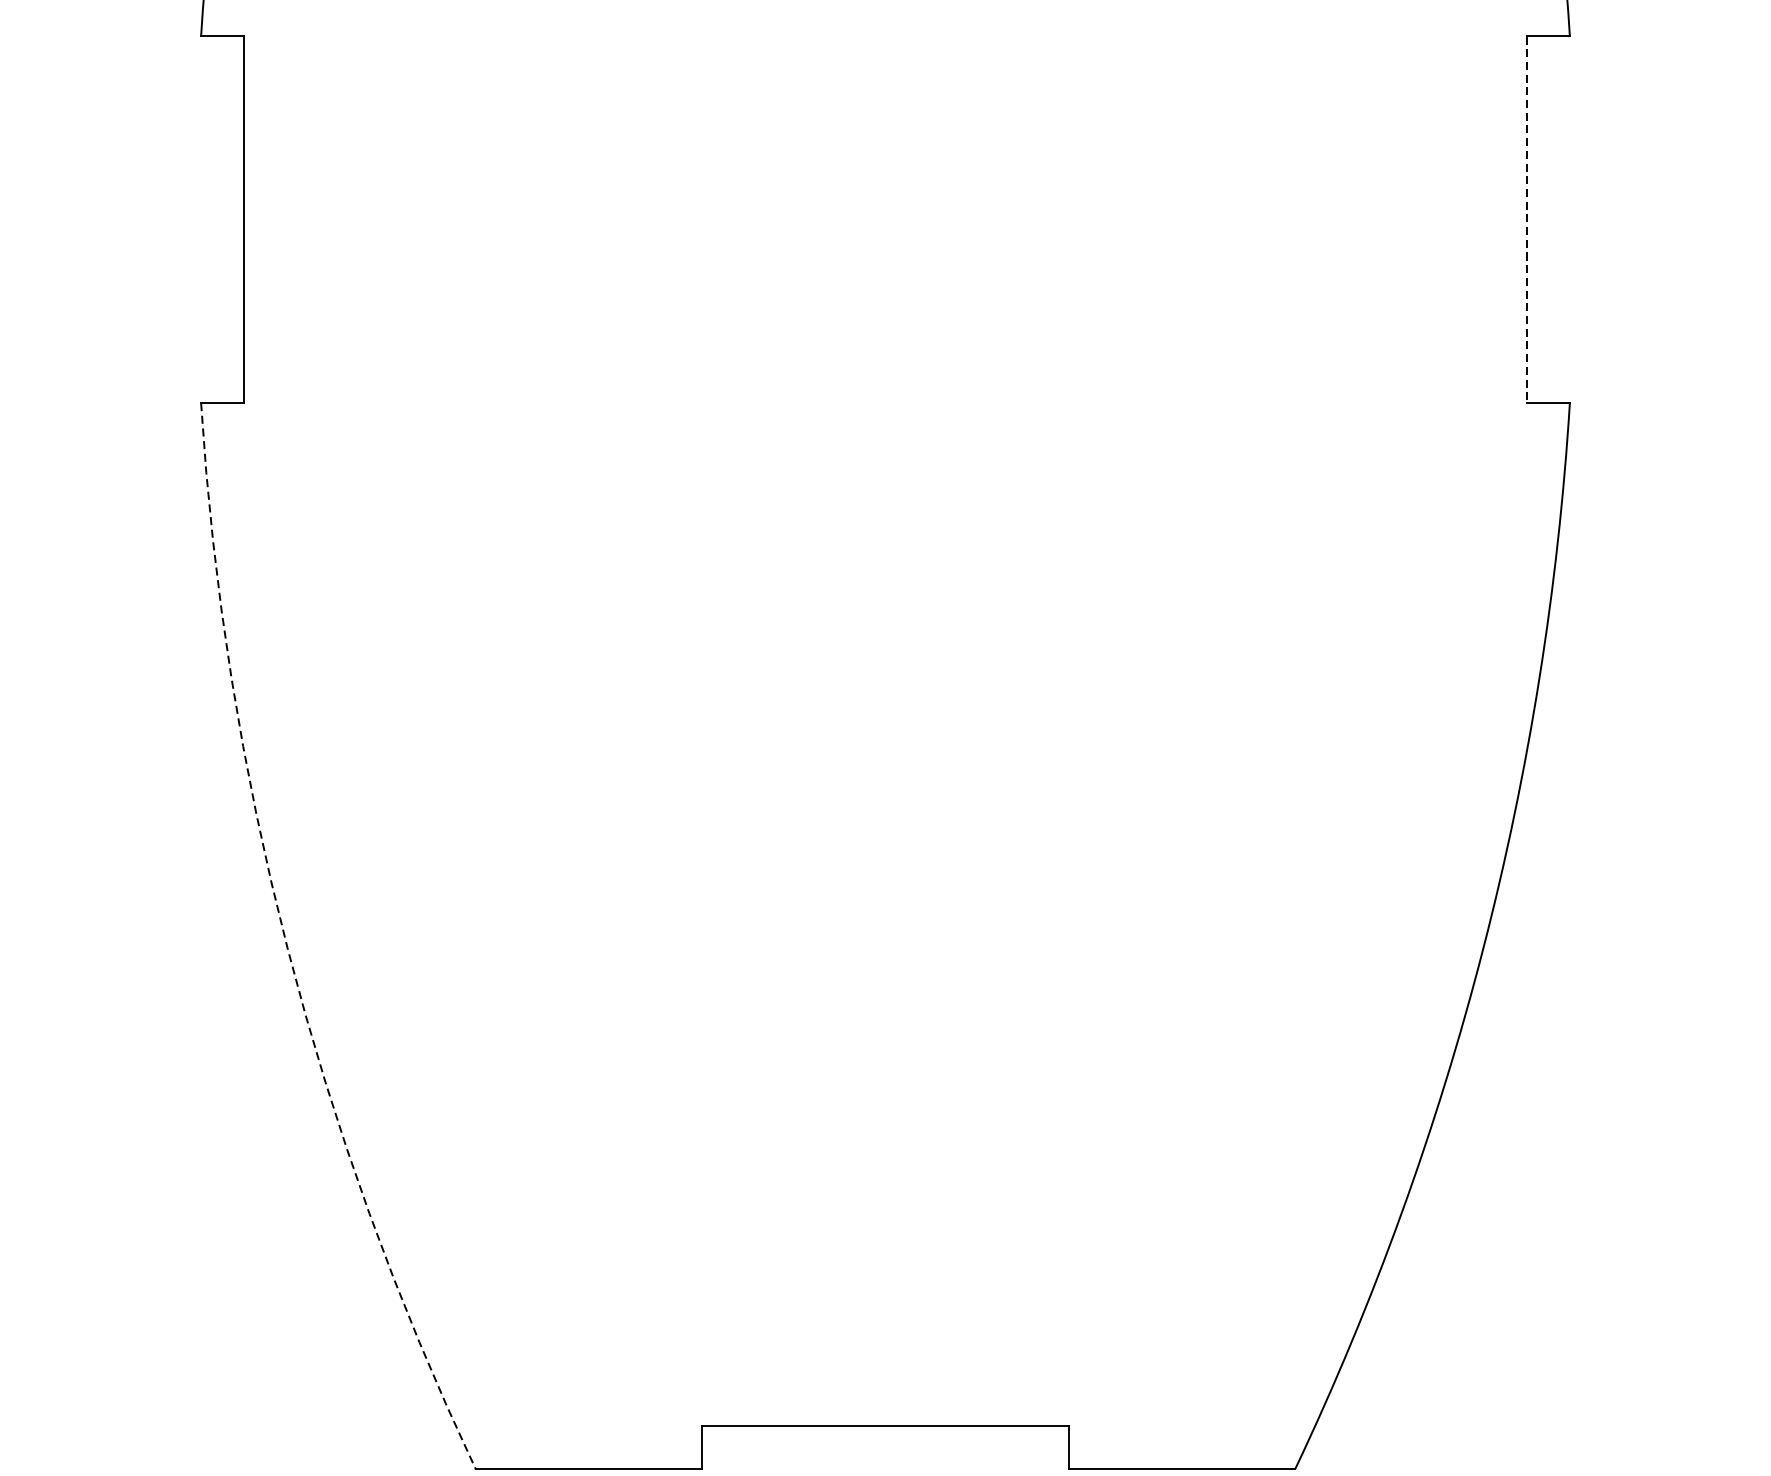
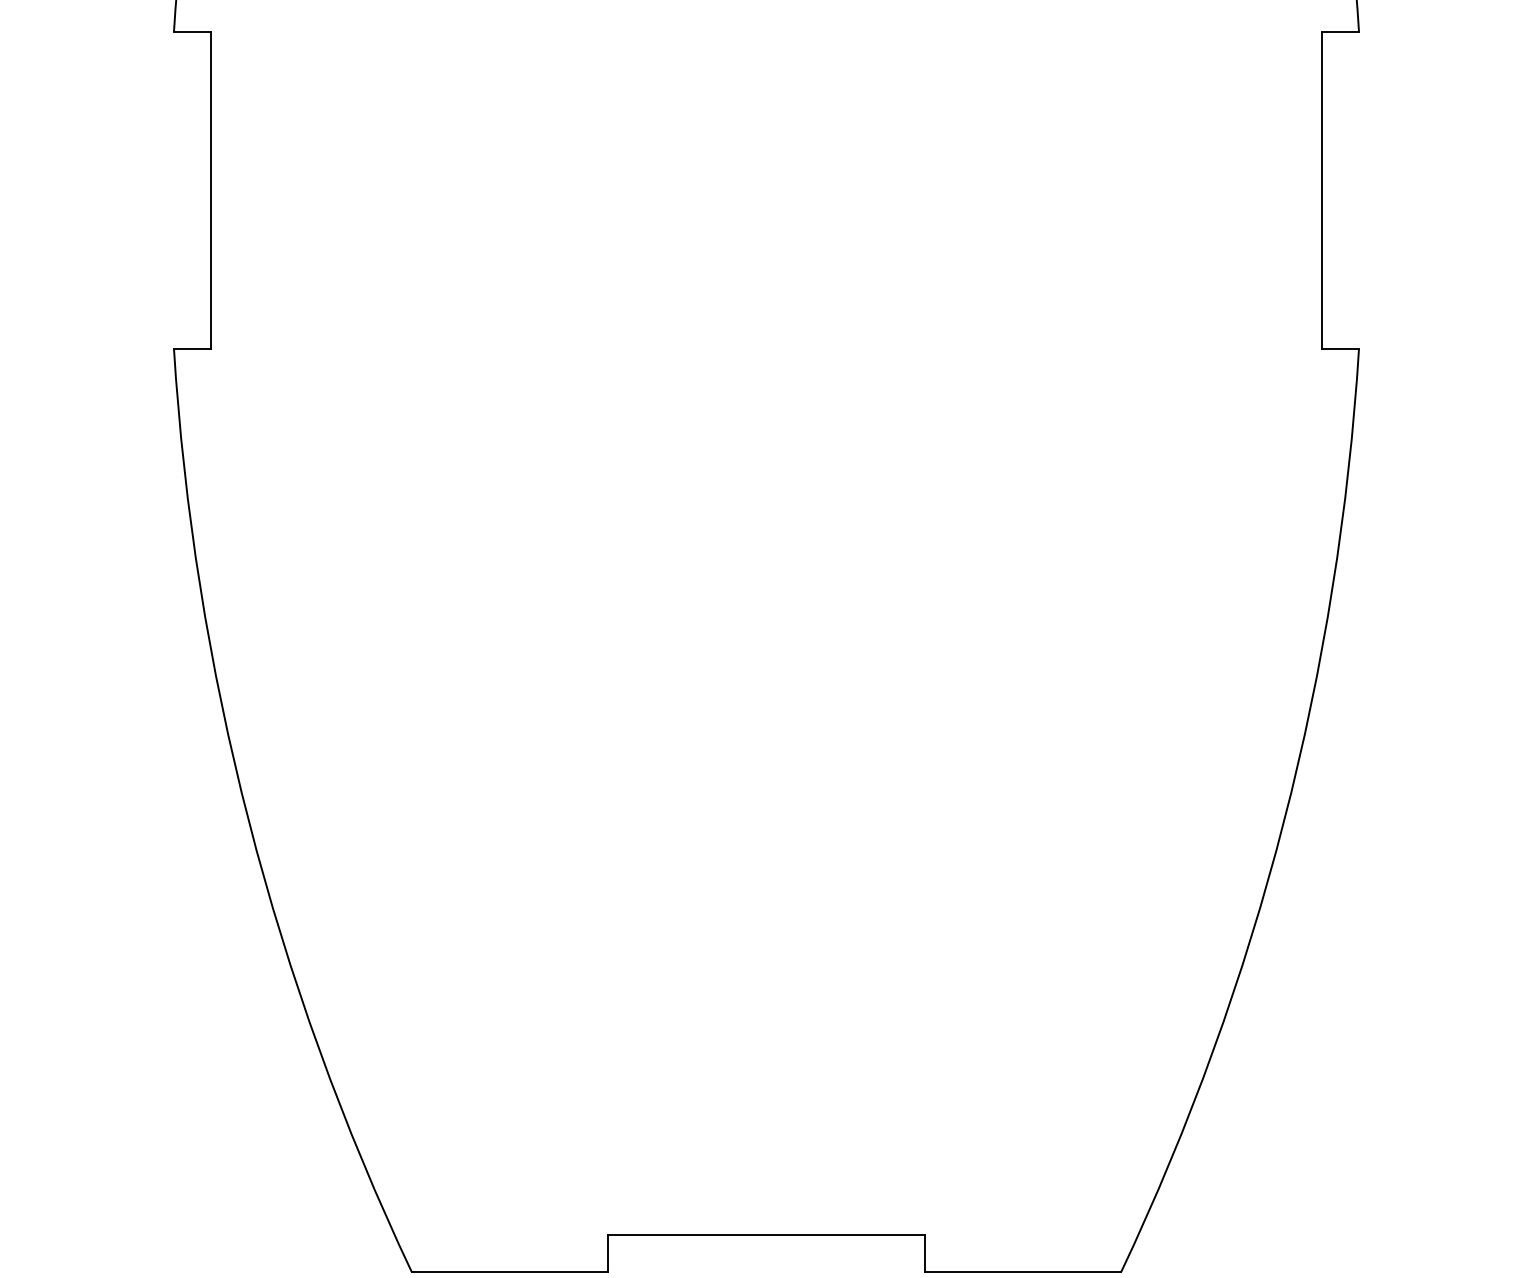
line: (1526, 219) -> (1321, 190), dashed -> solid
arc: (288, 948) -> (249, 821), dashed -> solid

